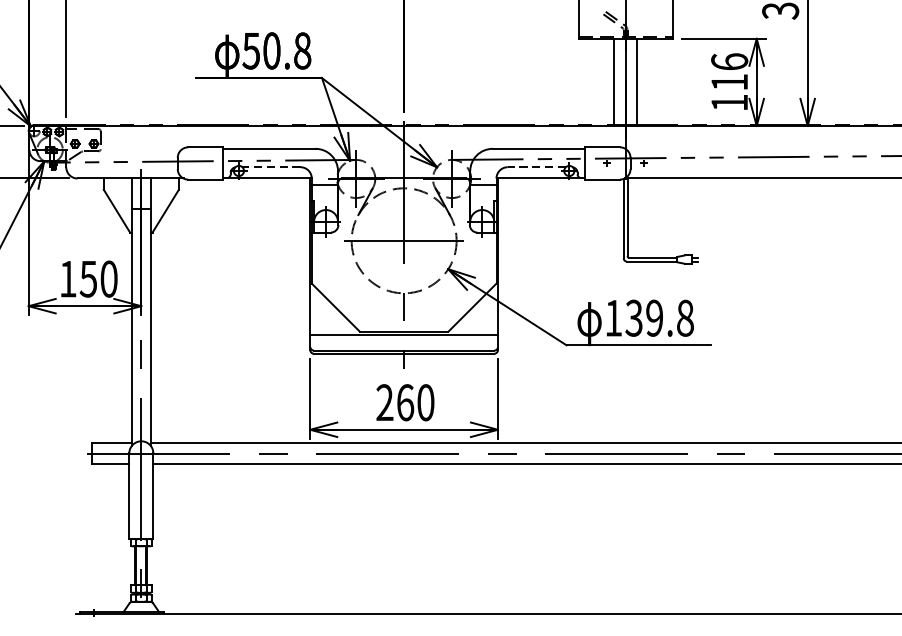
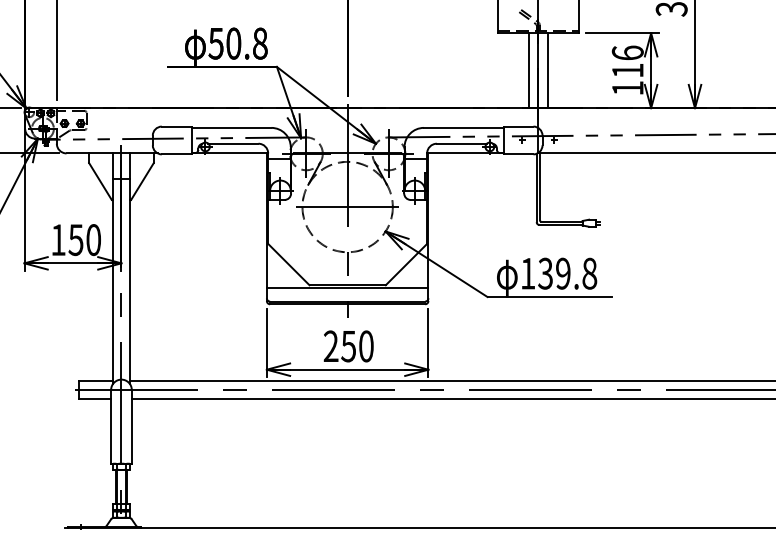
line: (270, 166) -> (232, 143), dashed -> solid
line: (536, 166) -> (461, 143), dashed -> solid
text: (405, 402) -> (348, 346), 260 -> 250

